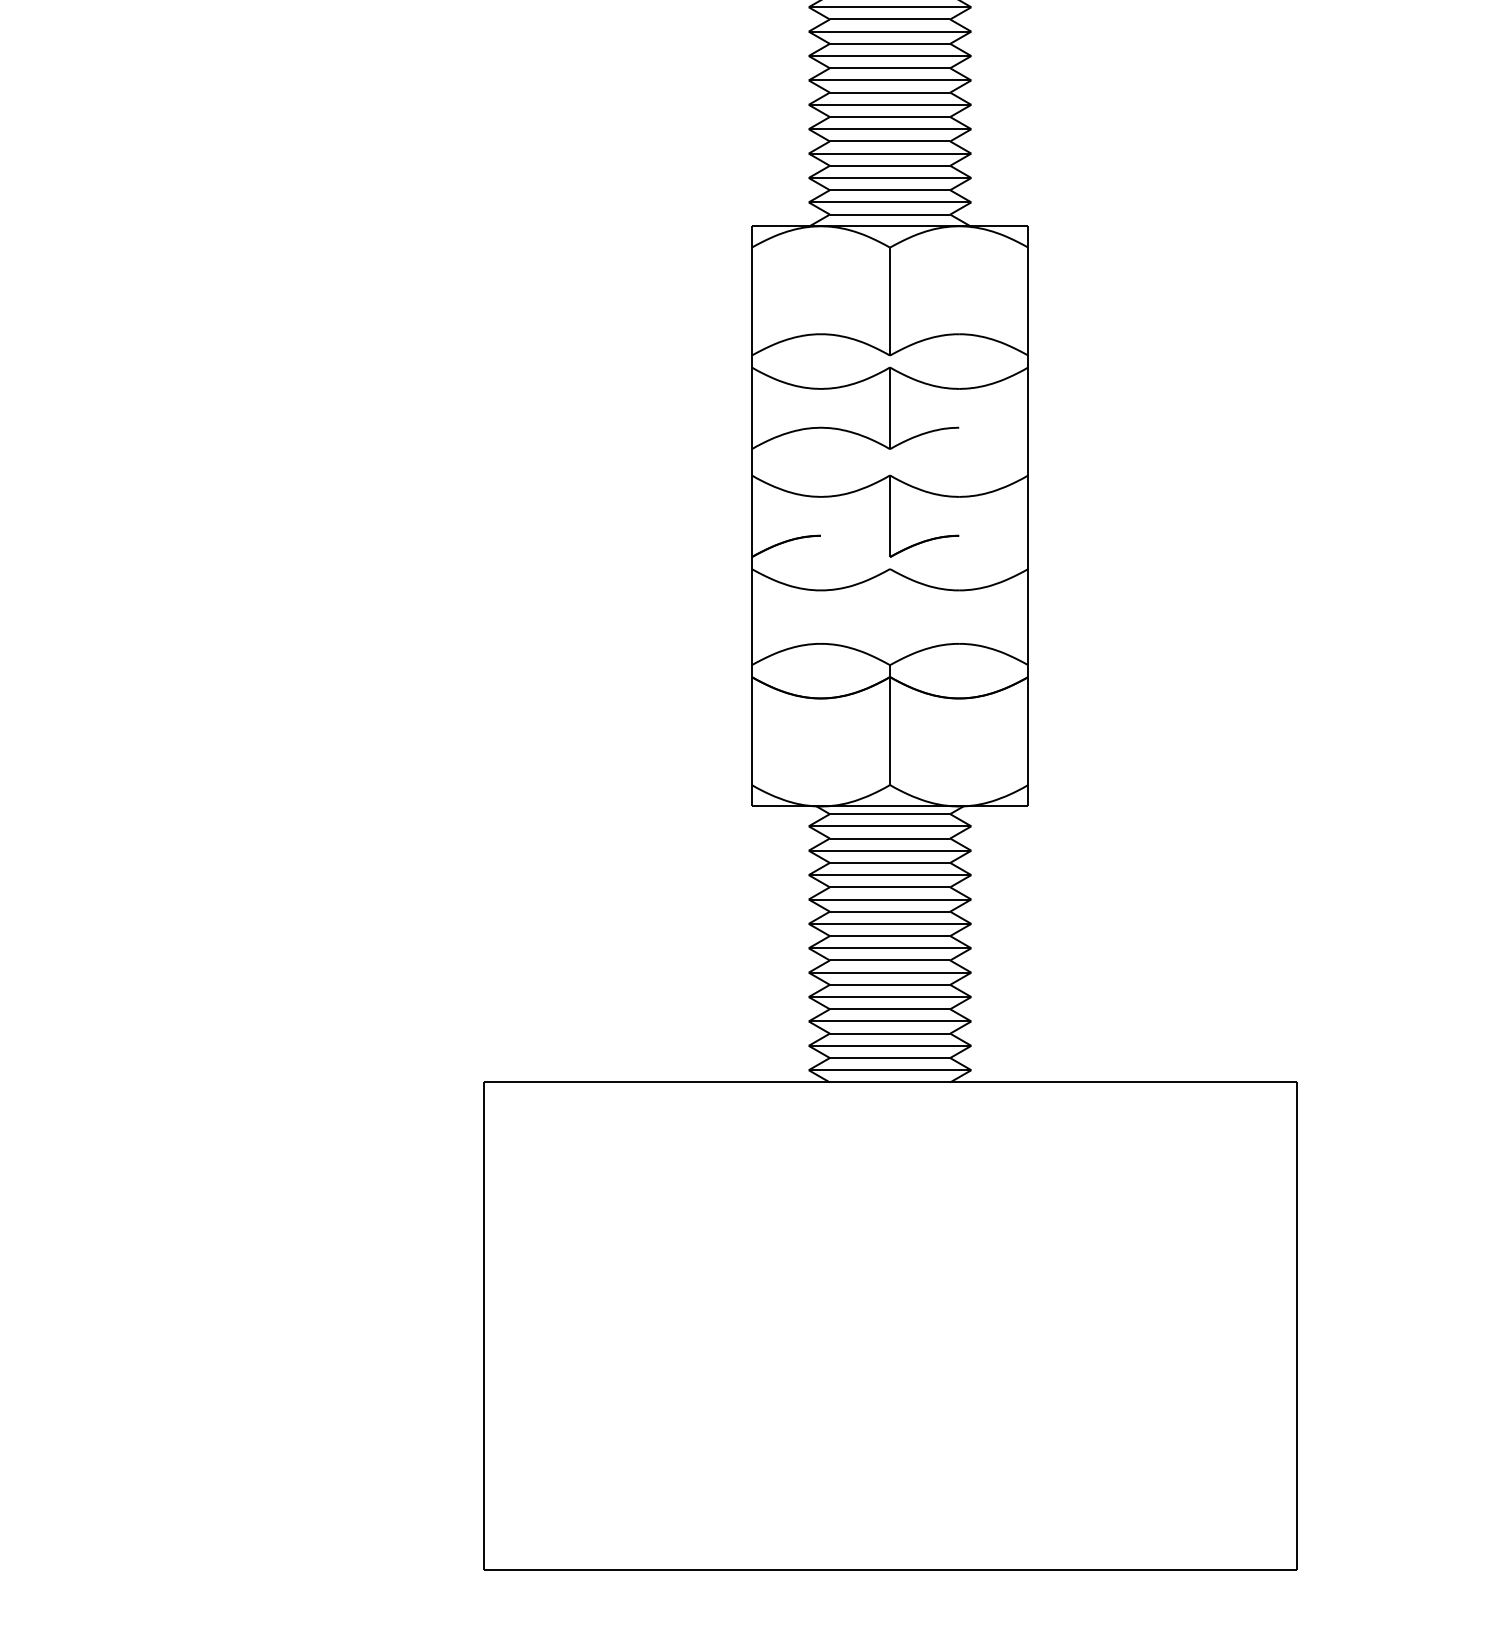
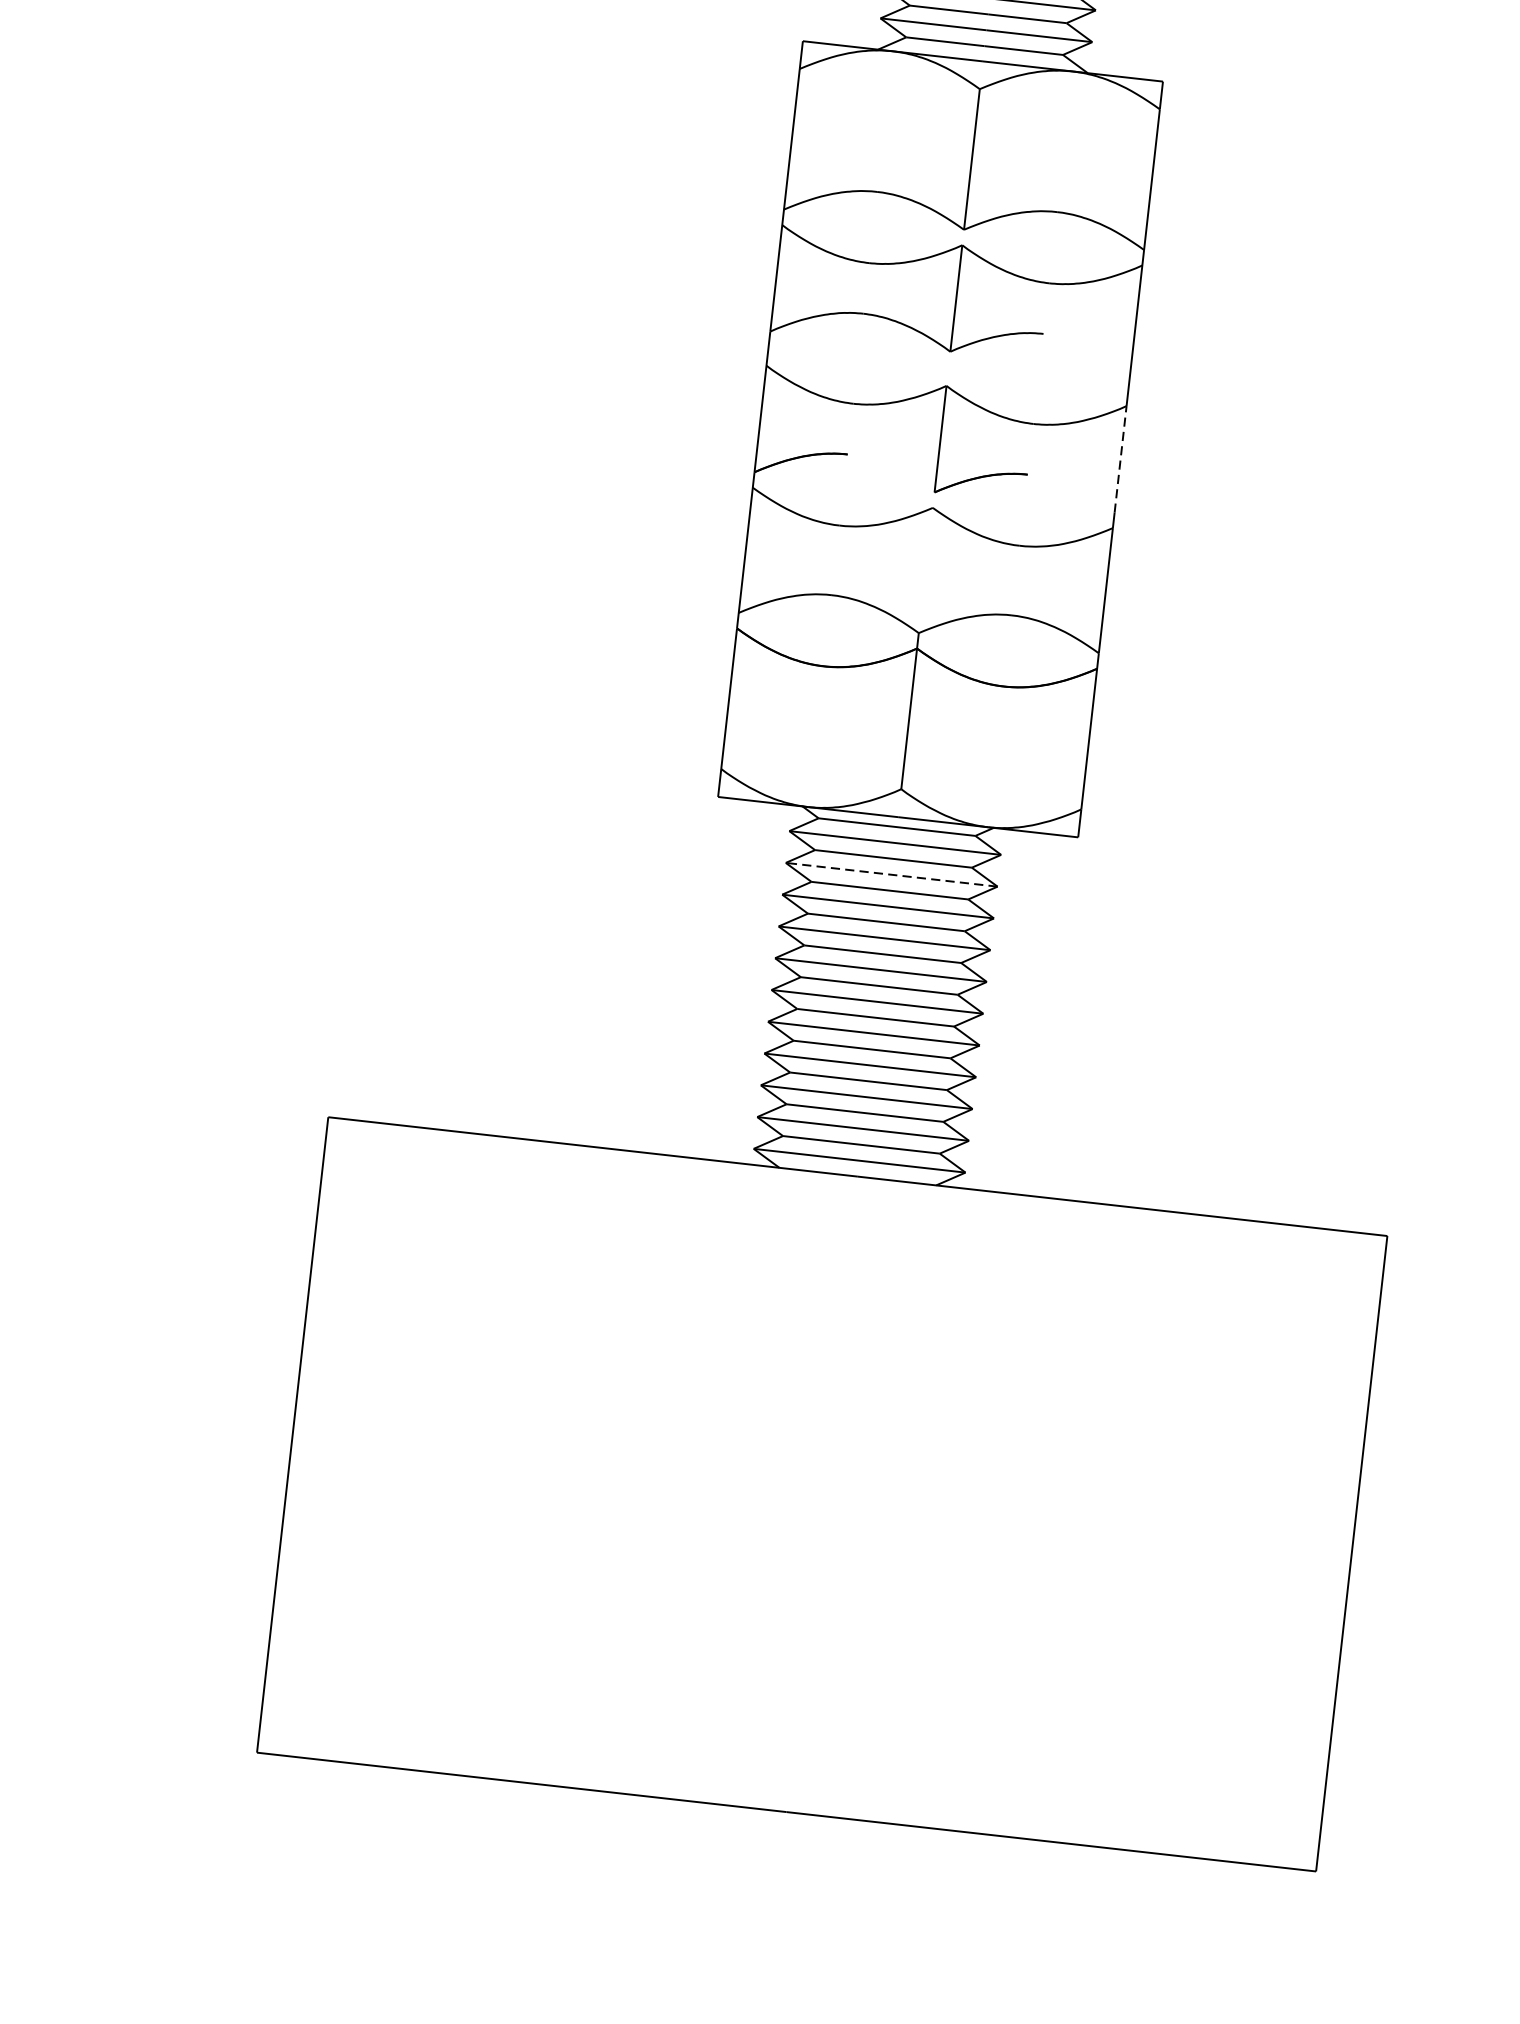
line: (1028, 516) -> (1120, 459), solid -> dashed
line: (889, 850) -> (891, 874), solid -> dashed

